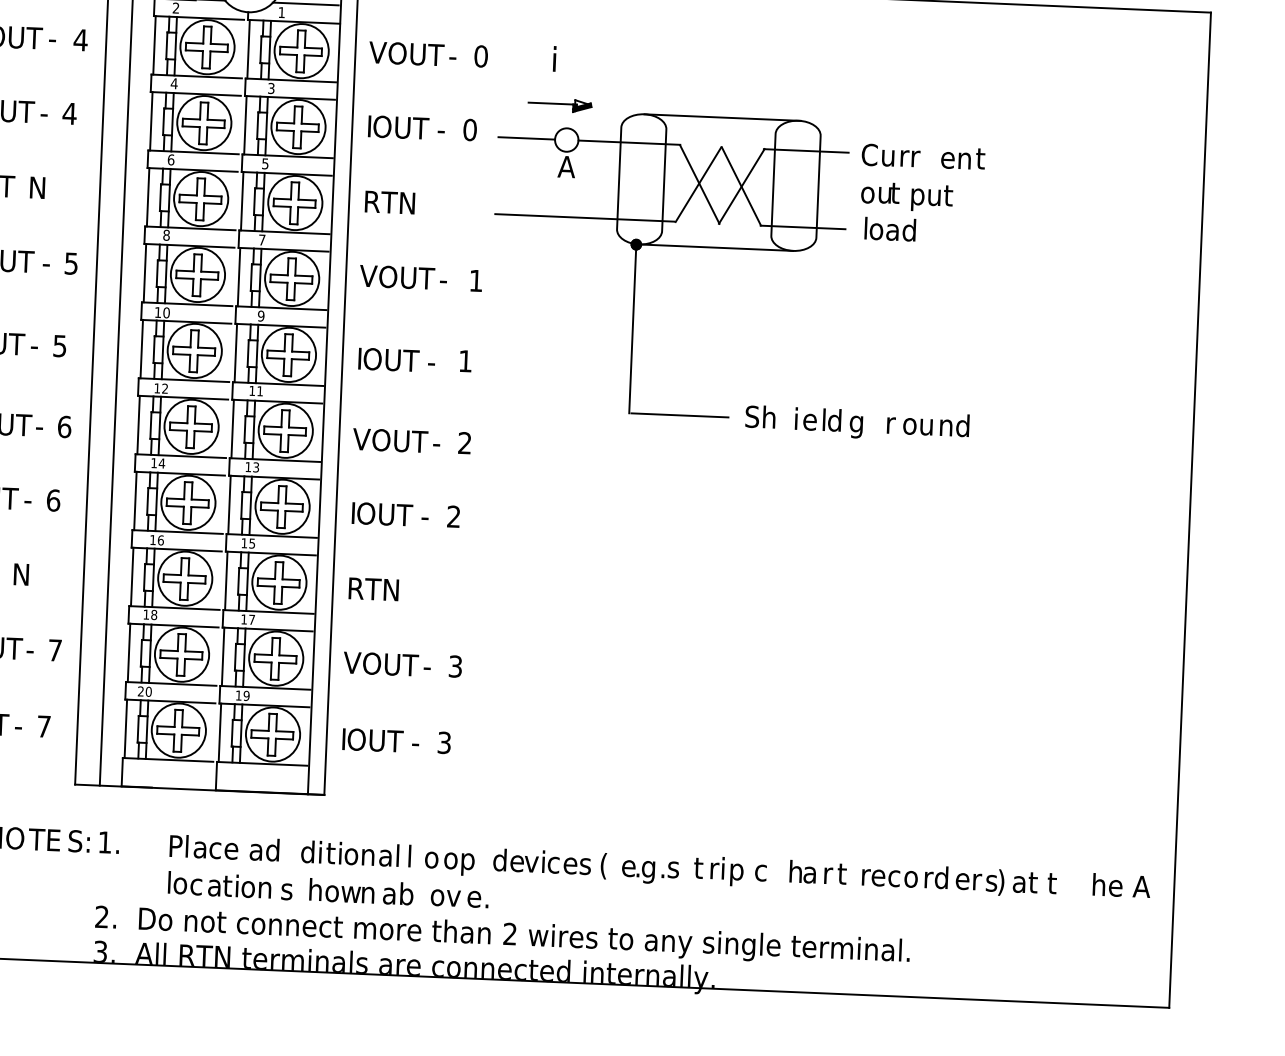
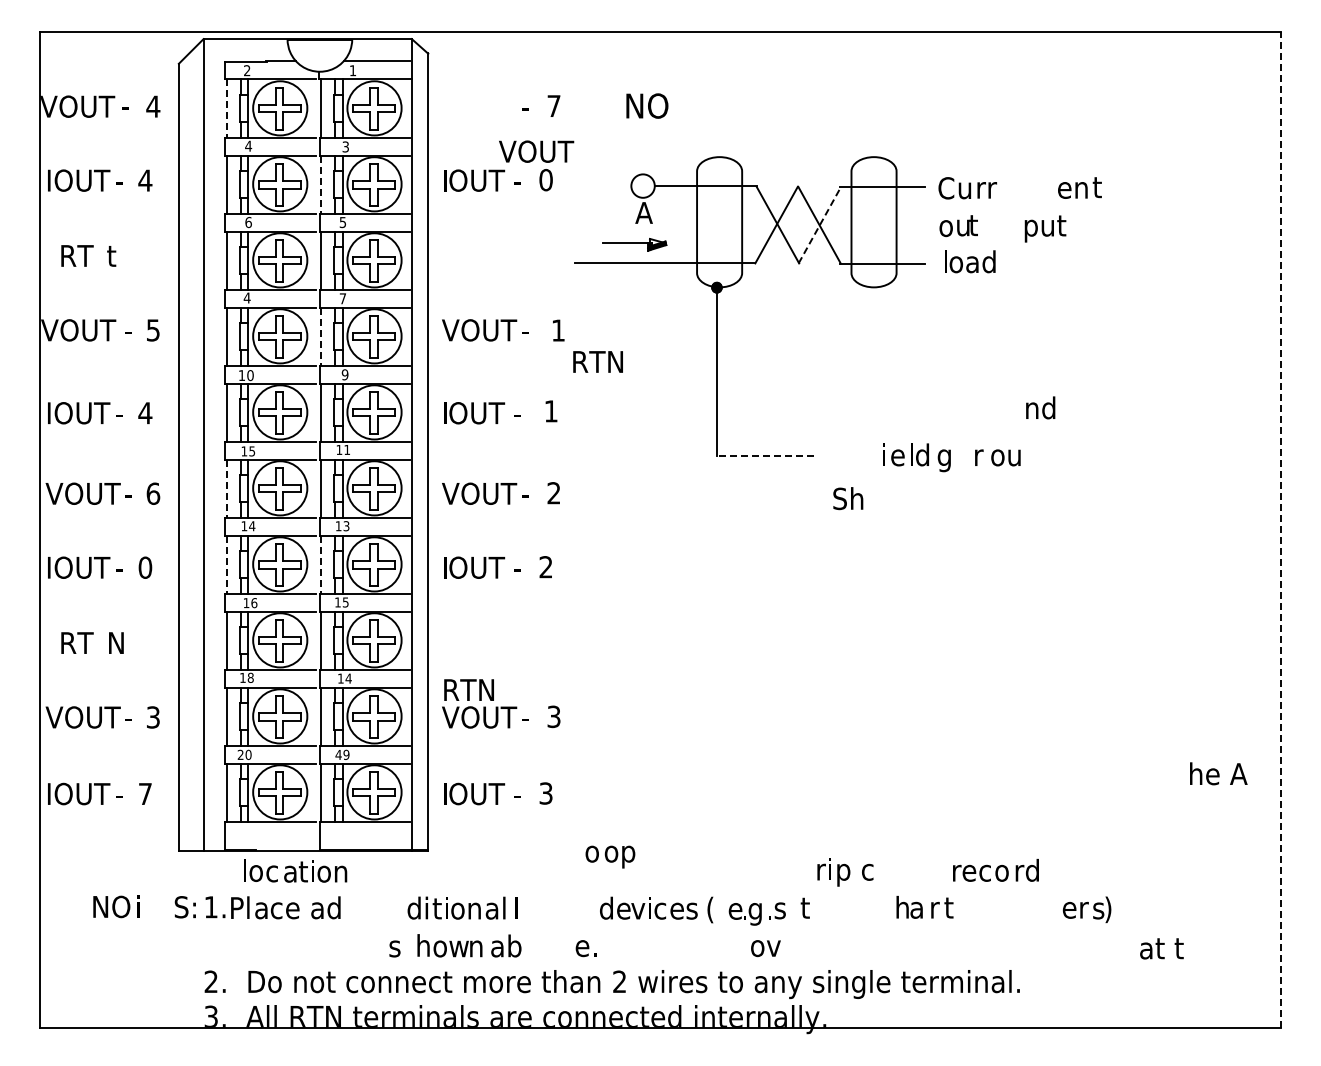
line: (154, 46) -> (227, 109), solid -> dashed
text: (406, 53) -> (536, 151), moved
text: (480, 56) -> (553, 106), 0 -> 7
text: (574, 59) -> (647, 105), i -> NO
part: (559, 105) -> (634, 244), moved
line: (722, 117) -> (797, 157), removed
line: (245, 125) -> (321, 185), solid -> dashed
line: (526, 138) -> (602, 186), removed
text: (962, 158) -> (1079, 187), moved
line: (741, 186) -> (819, 225), solid -> dashed
text: (36, 187) -> (115, 255), N -> t
text: (932, 197) -> (1045, 228), moved
text: (389, 202) -> (597, 361), moved
text: (165, 234) -> (246, 297), 8 -> 4
line: (715, 247) -> (796, 287), removed
line: (239, 277) -> (321, 337), solid -> dashed
text: (60, 346) -> (145, 413), 5 -> 4
text: (165, 388) -> (252, 451), 12 -> 15
line: (679, 415) -> (767, 456), solid -> dashed
text: (760, 416) -> (848, 498), moved
text: (954, 424) -> (1040, 407), moved
line: (138, 425) -> (227, 489), solid -> dashed
text: (53, 500) -> (145, 567), 6 -> 0
line: (135, 501) -> (227, 565), solid -> dashed
line: (229, 505) -> (321, 565), solid -> dashed
line: (1190, 509) -> (1281, 529), solid -> dashed
text: (373, 588) -> (468, 689), moved
text: (251, 619) -> (348, 678), 17 -> 14
text: (55, 650) -> (153, 717), 7 -> 3
text: (238, 695) -> (338, 754), 19 -> 49
text: (44, 839) -> (150, 906), TE -> i
text: (224, 847) -> (285, 907), moved
text: (449, 863) -> (610, 856), moved
text: (738, 872) -> (845, 872), moved
text: (904, 876) -> (995, 870), moved
text: (1034, 882) -> (1161, 948), moved
text: (219, 884) -> (295, 870), moved
text: (1121, 885) -> (1218, 773), moved
text: (445, 898) -> (765, 948), moved

